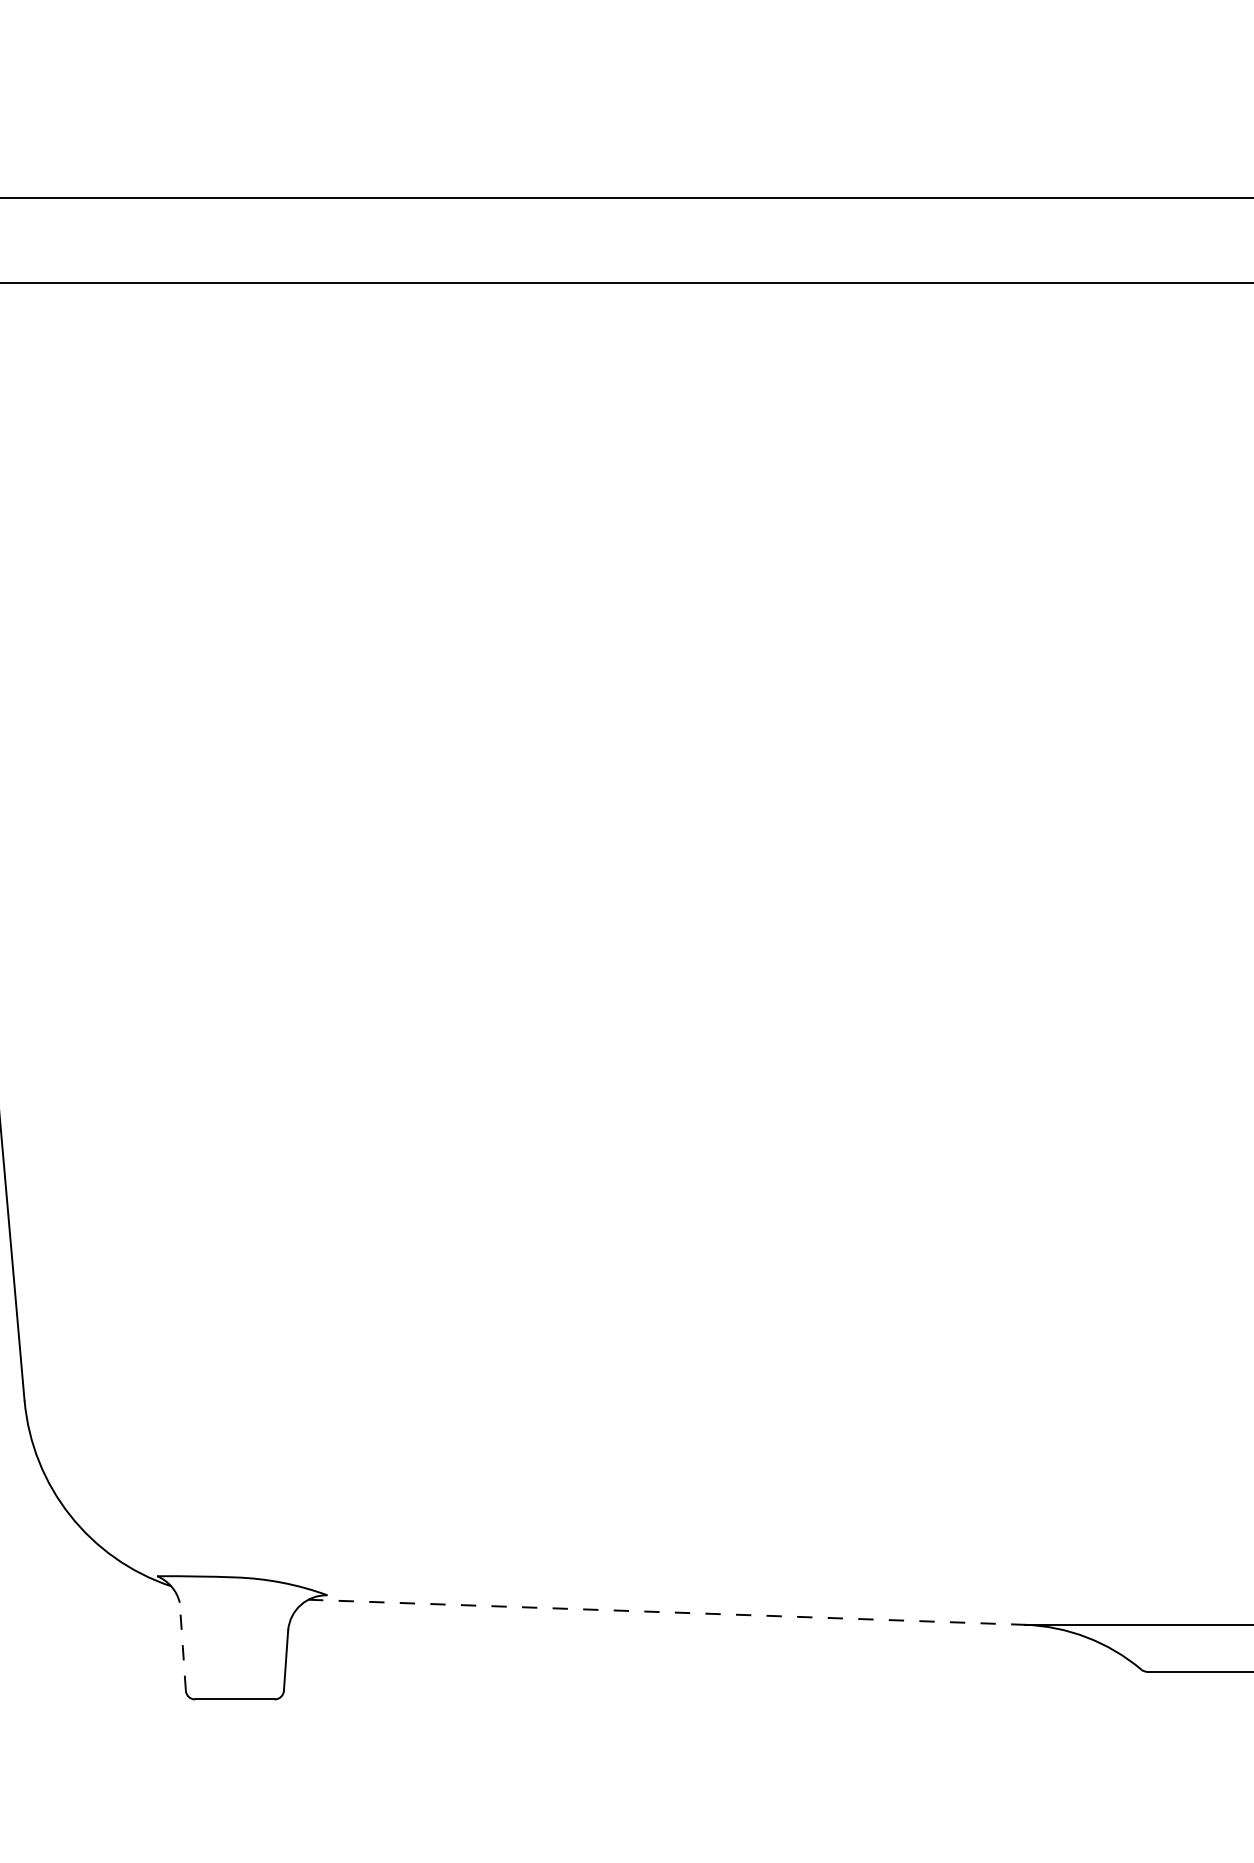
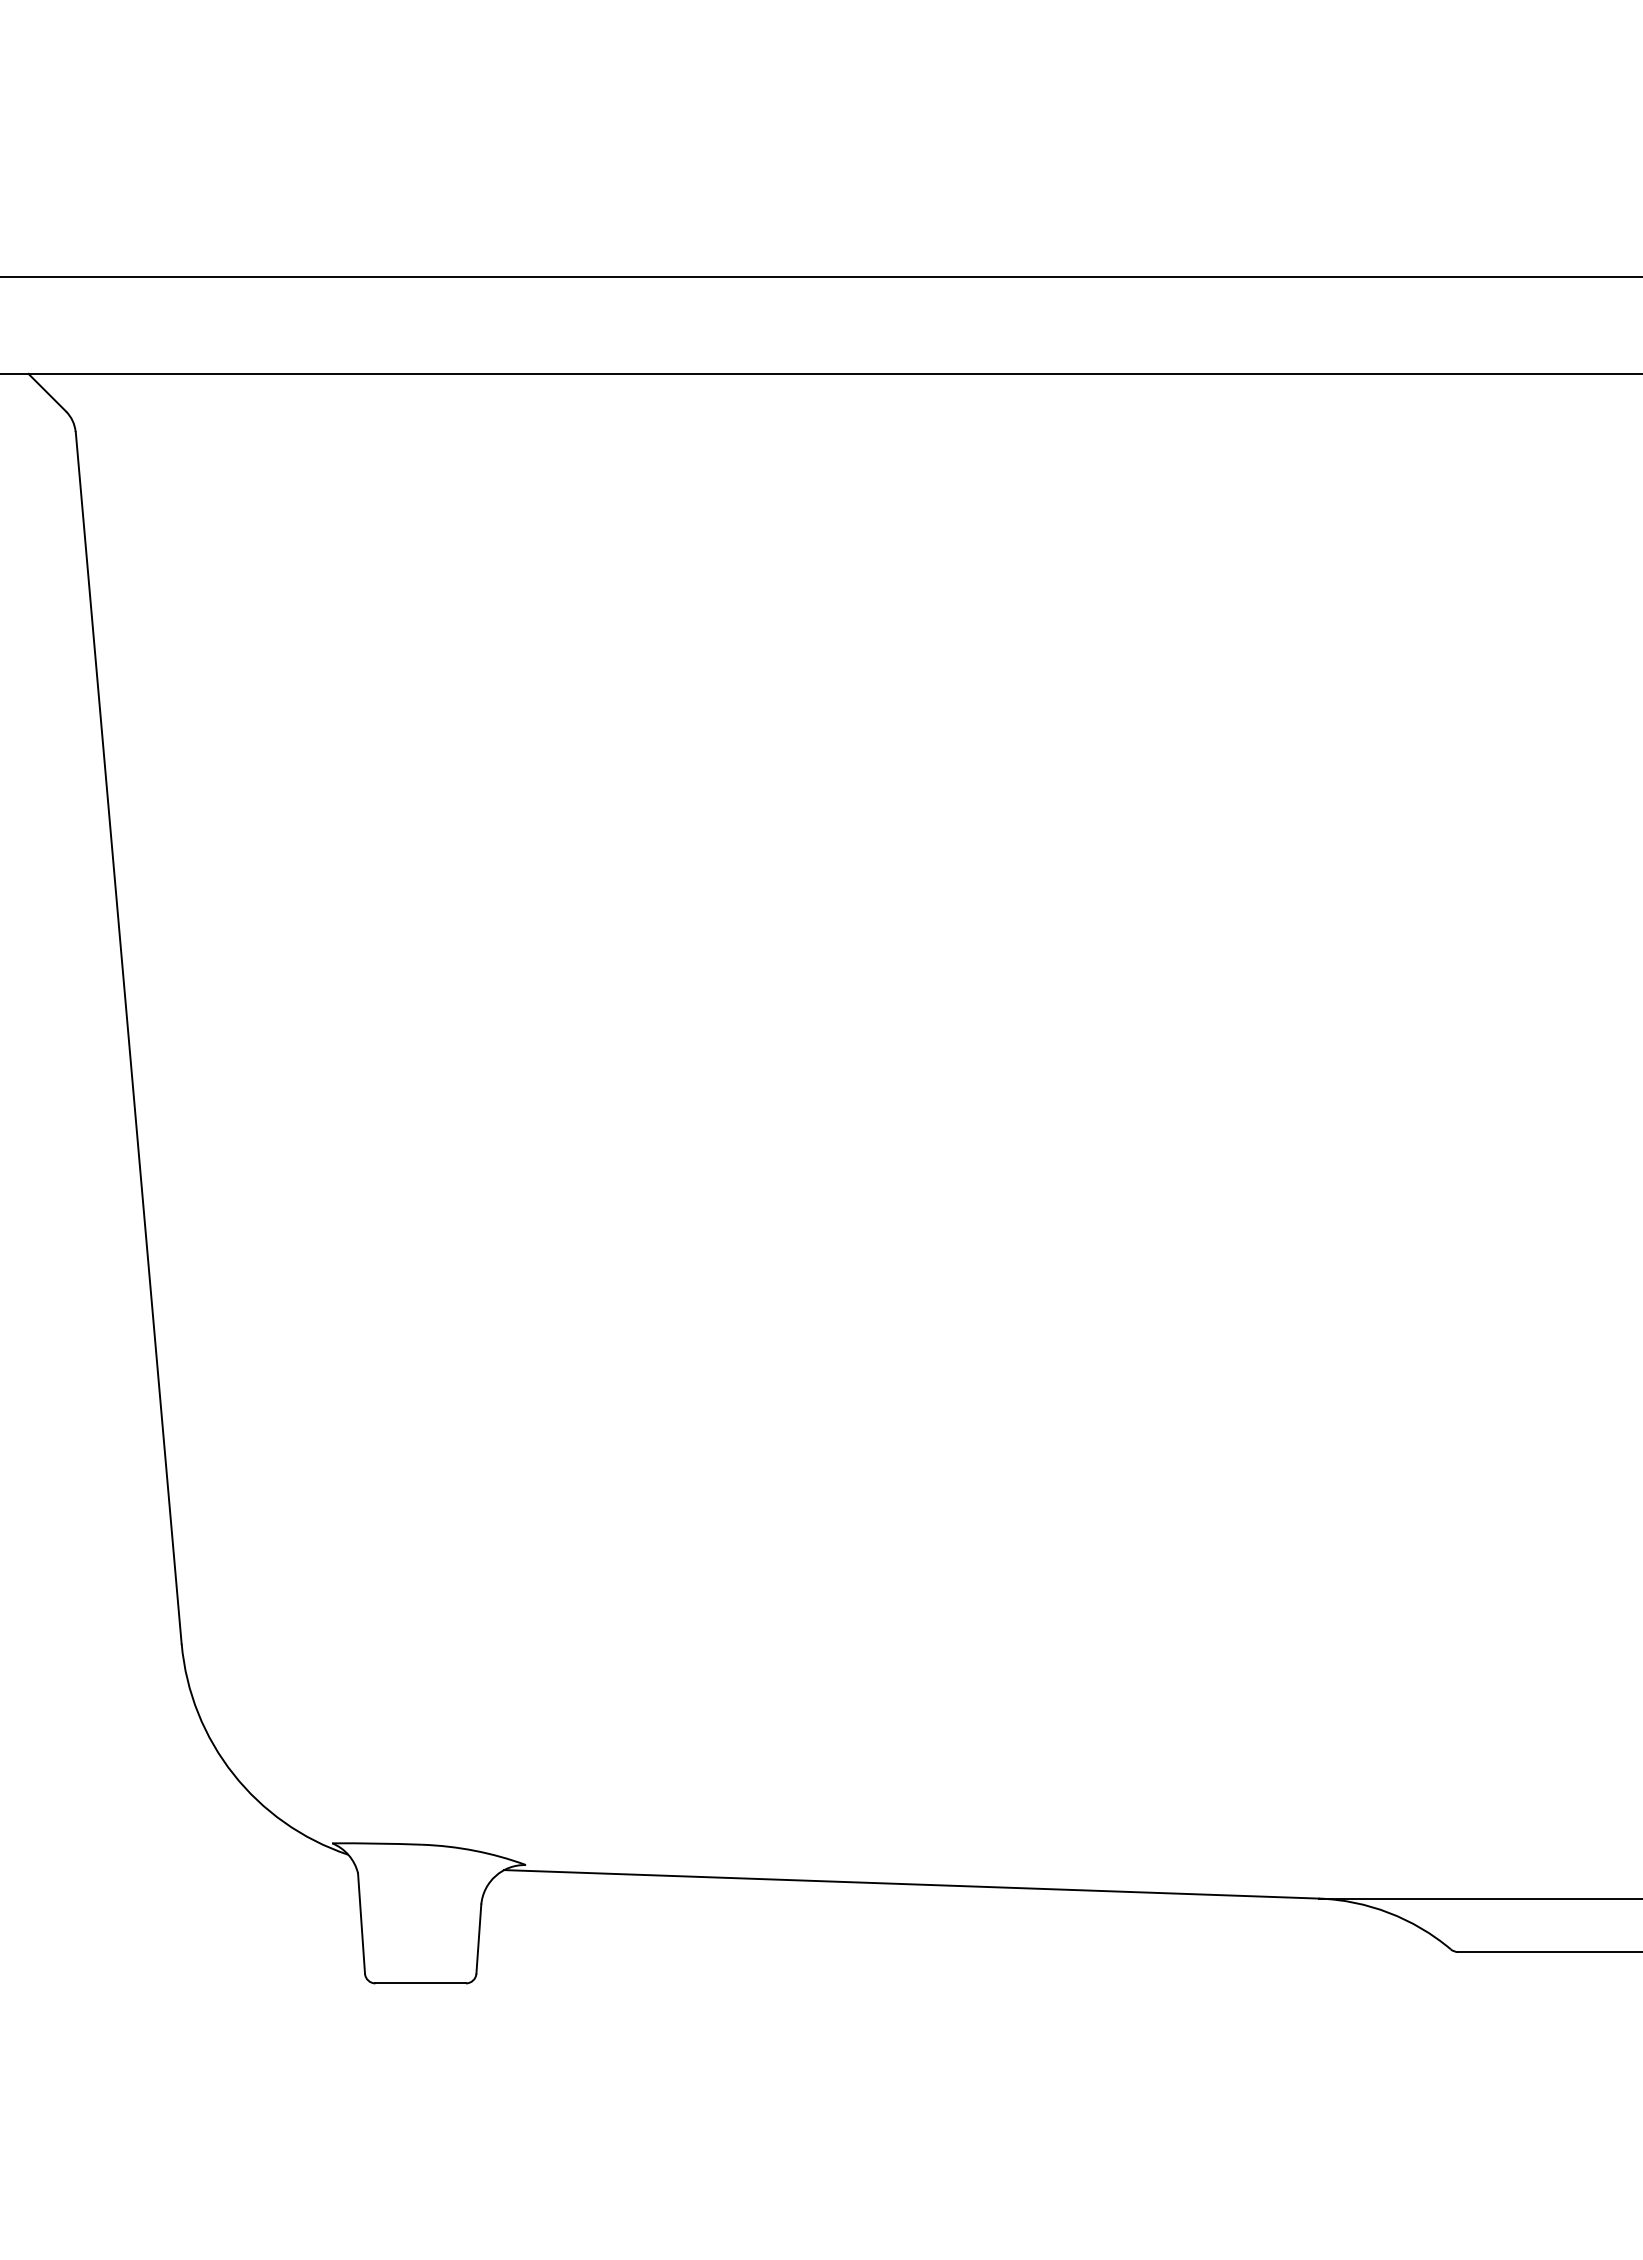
line: (666, 1612) -> (911, 1884), dashed -> solid
line: (182, 1646) -> (361, 1923), dashed -> solid

